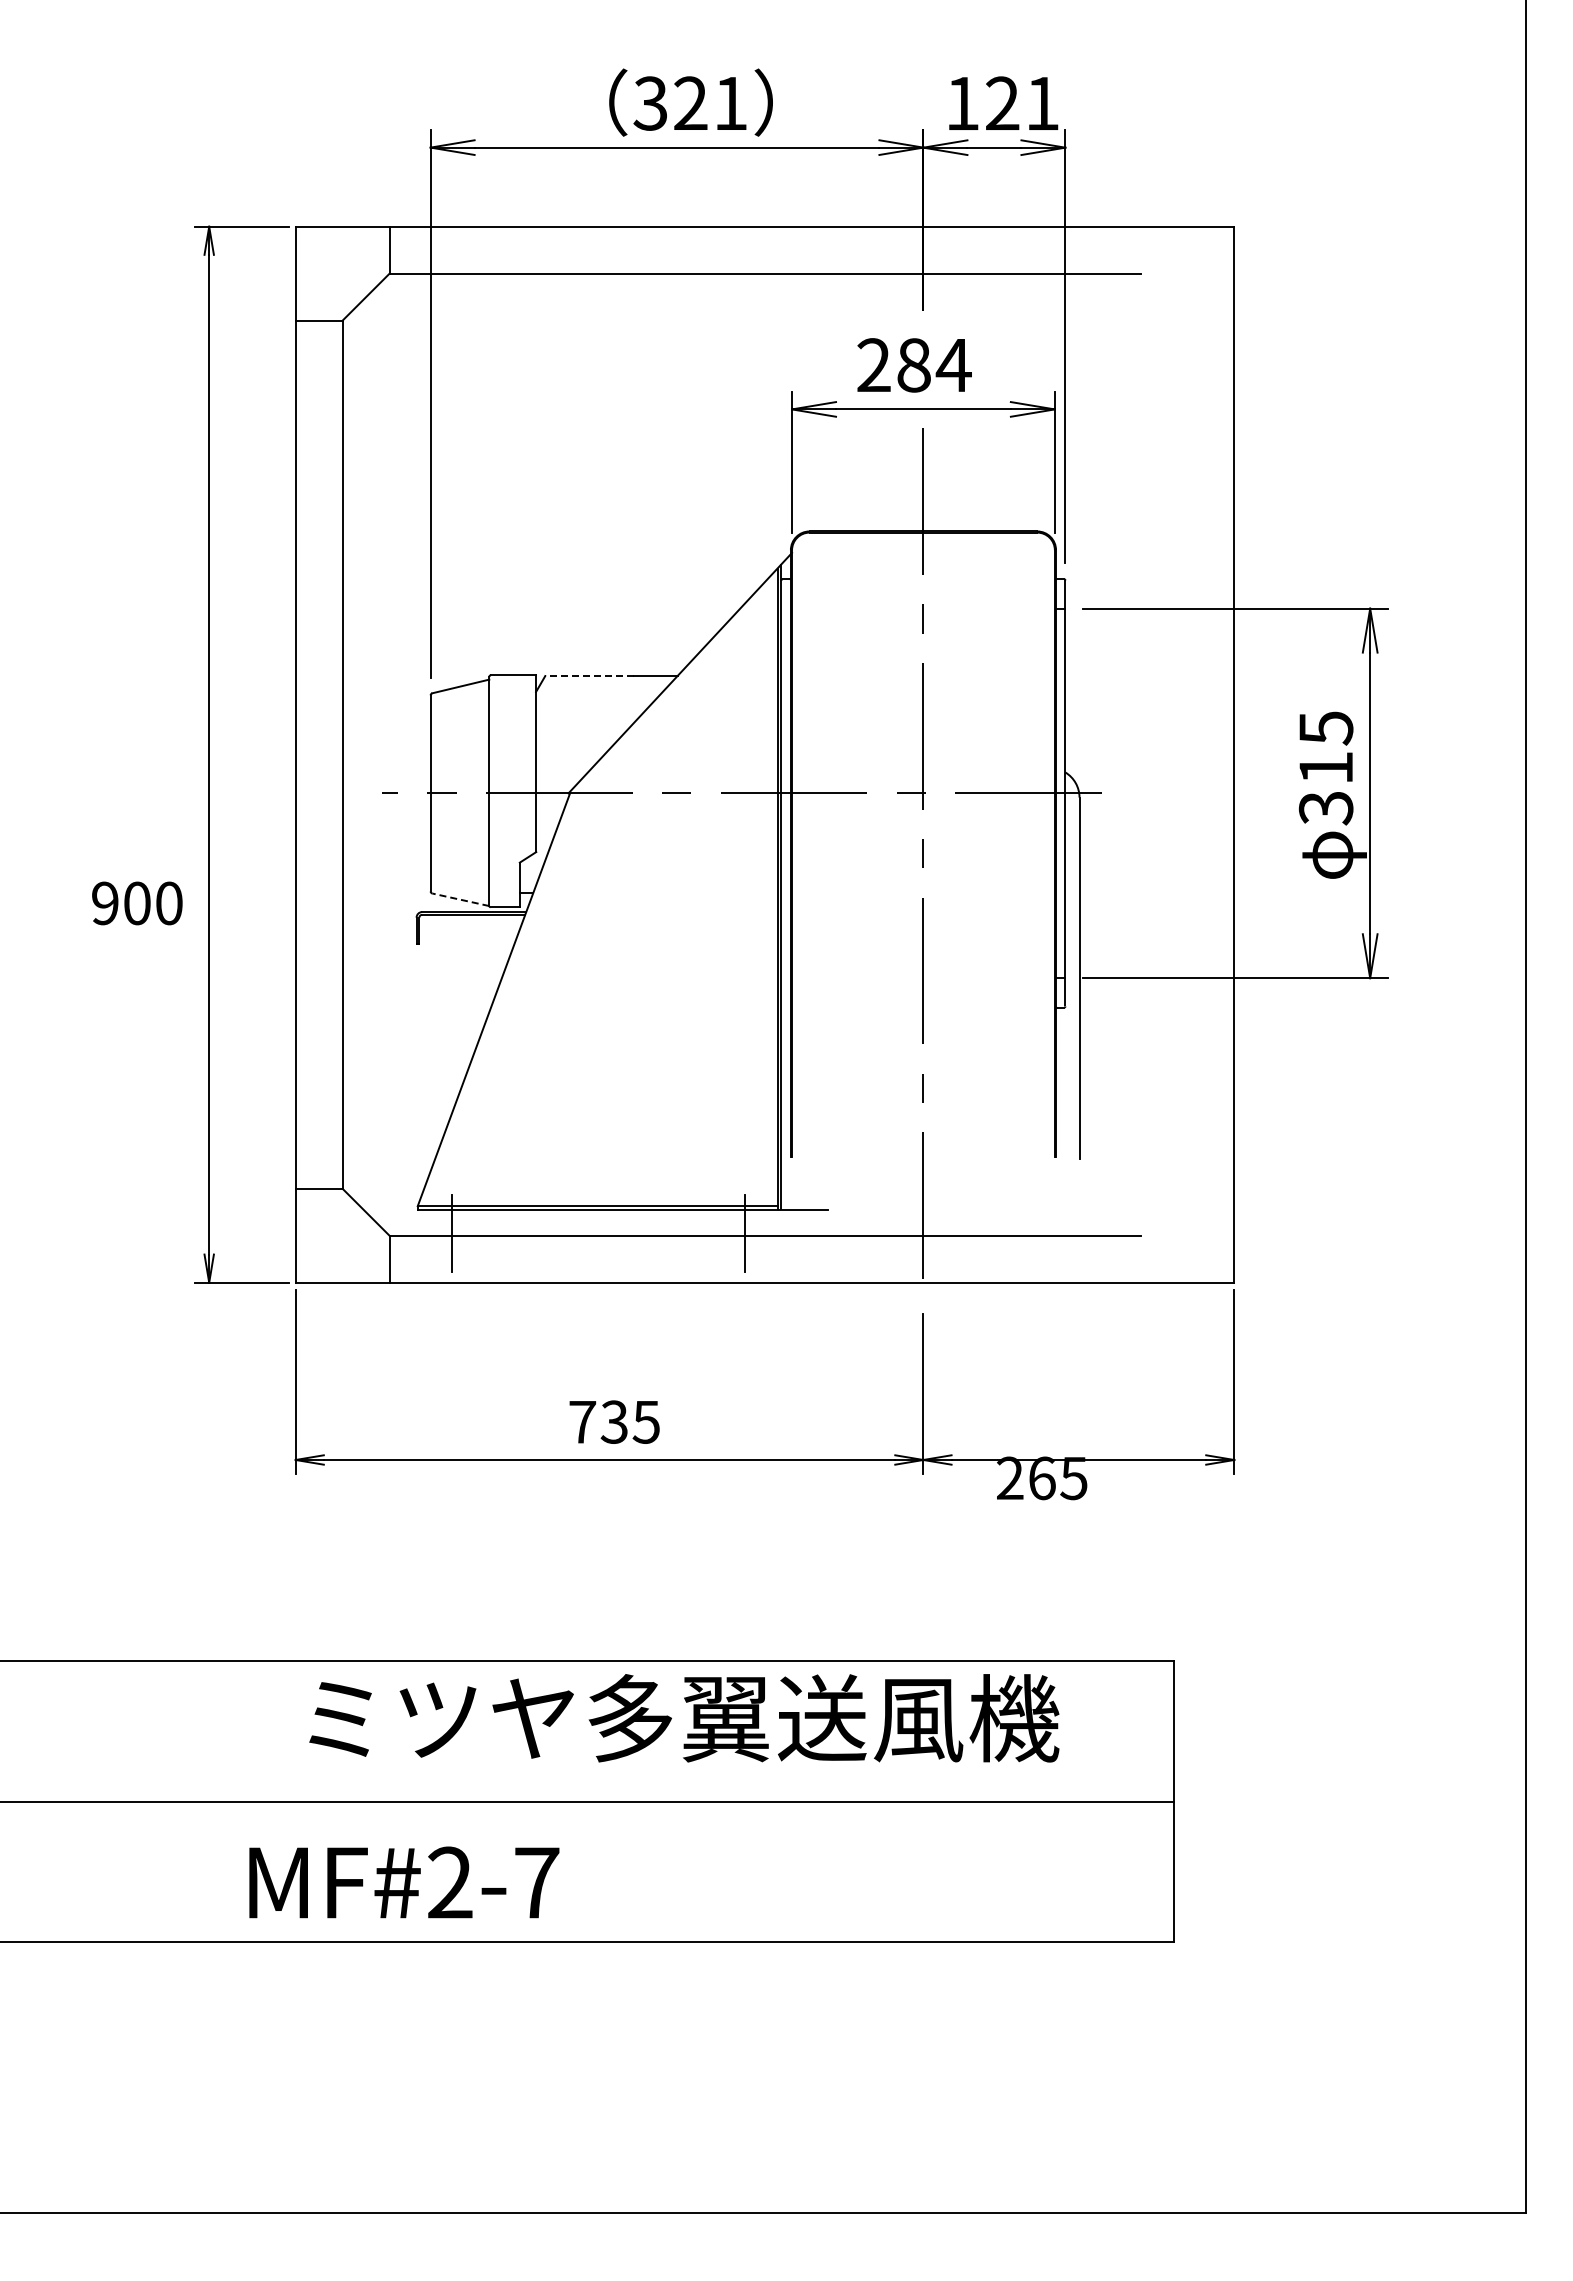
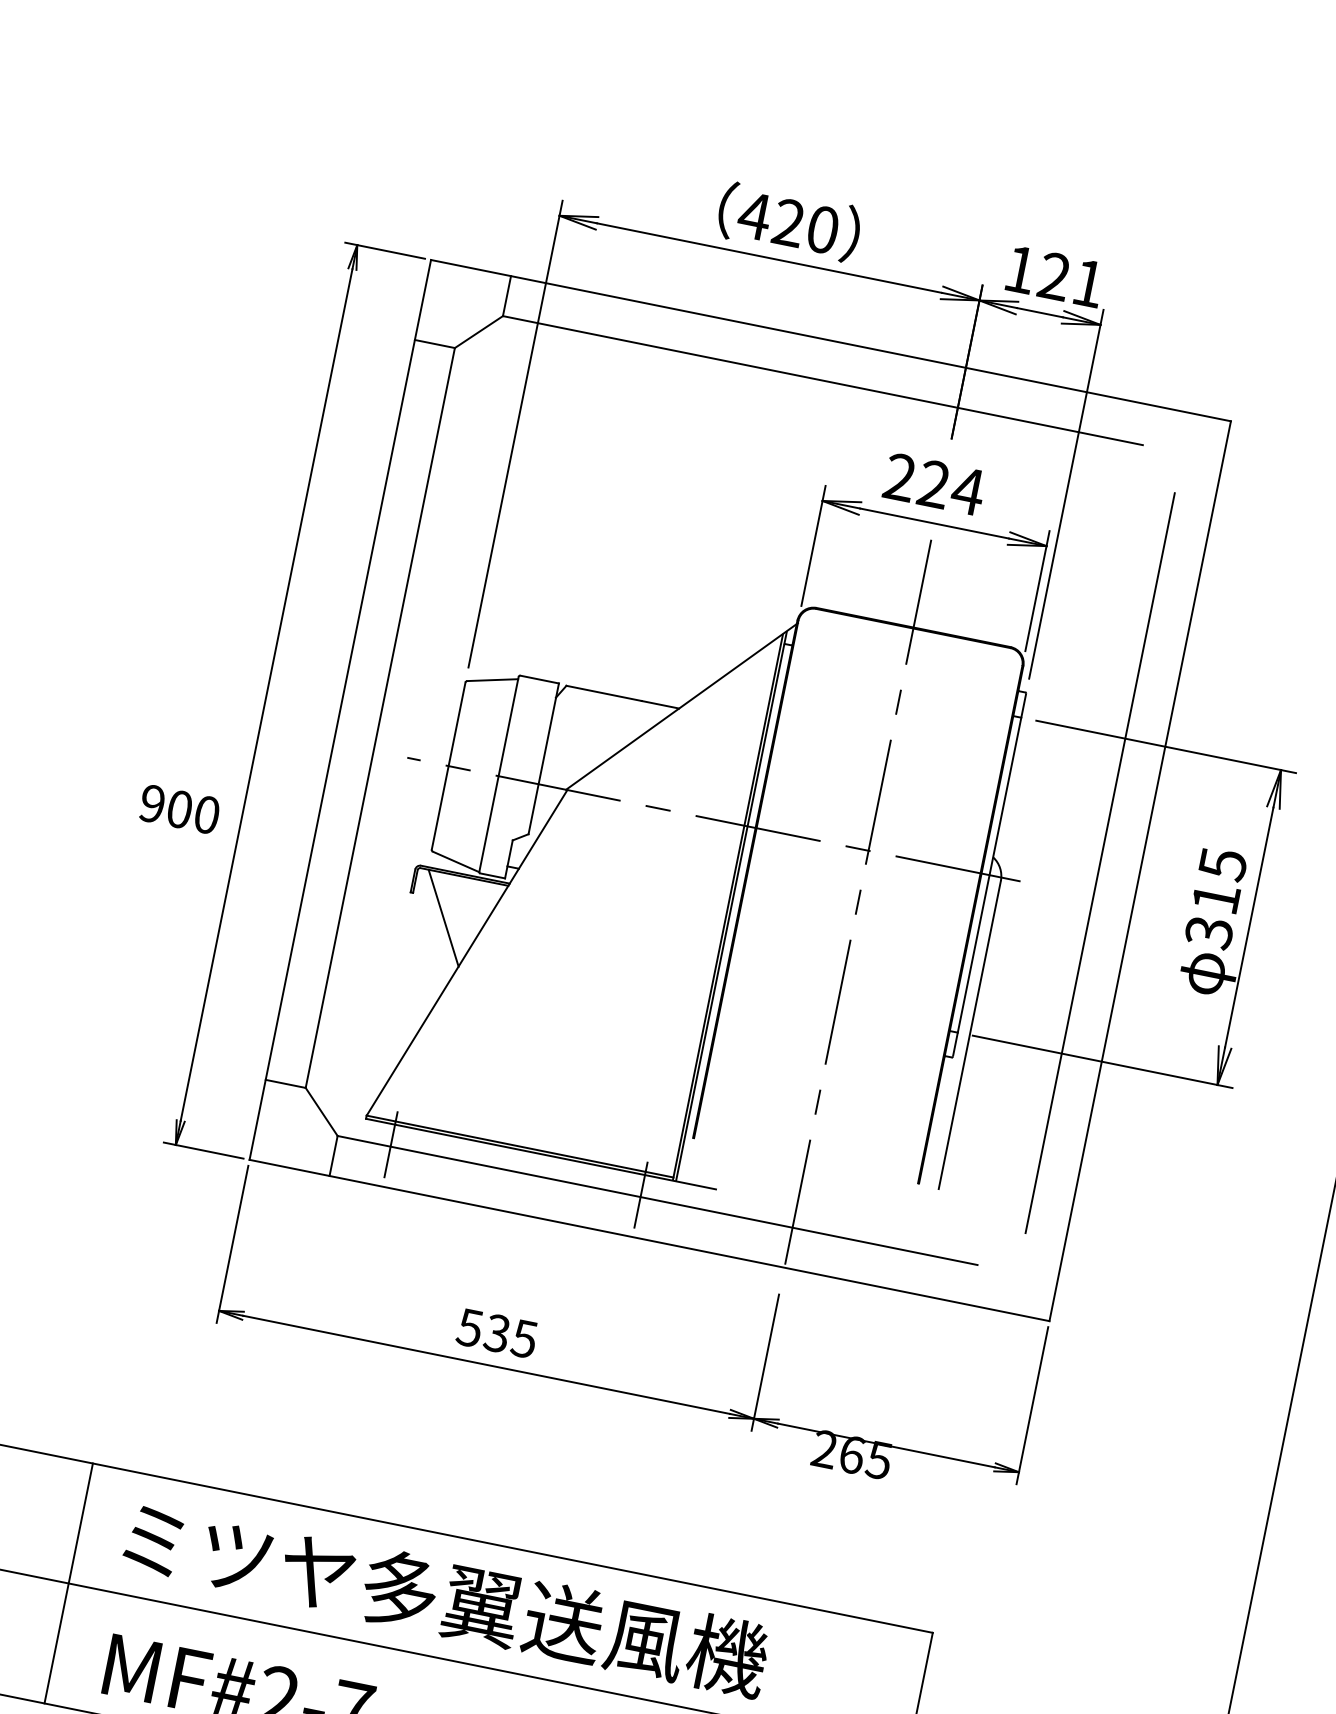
text: (689, 103) -> (787, 222), 321 -> 420
text: (913, 365) -> (933, 484), 284 -> 224
line: (588, 676) -> (603, 693), dashed -> solid
line: (1187, 754) -> (1100, 862), added
line: (460, 899) -> (455, 861), dashed -> solid
line: (459, 965) -> (443, 917), added
text: (582, 1422) -> (469, 1328), 735 -> 535
text: (684, 1718) -> (446, 1599), moved
line: (188, 1801) -> (69, 1583), added

